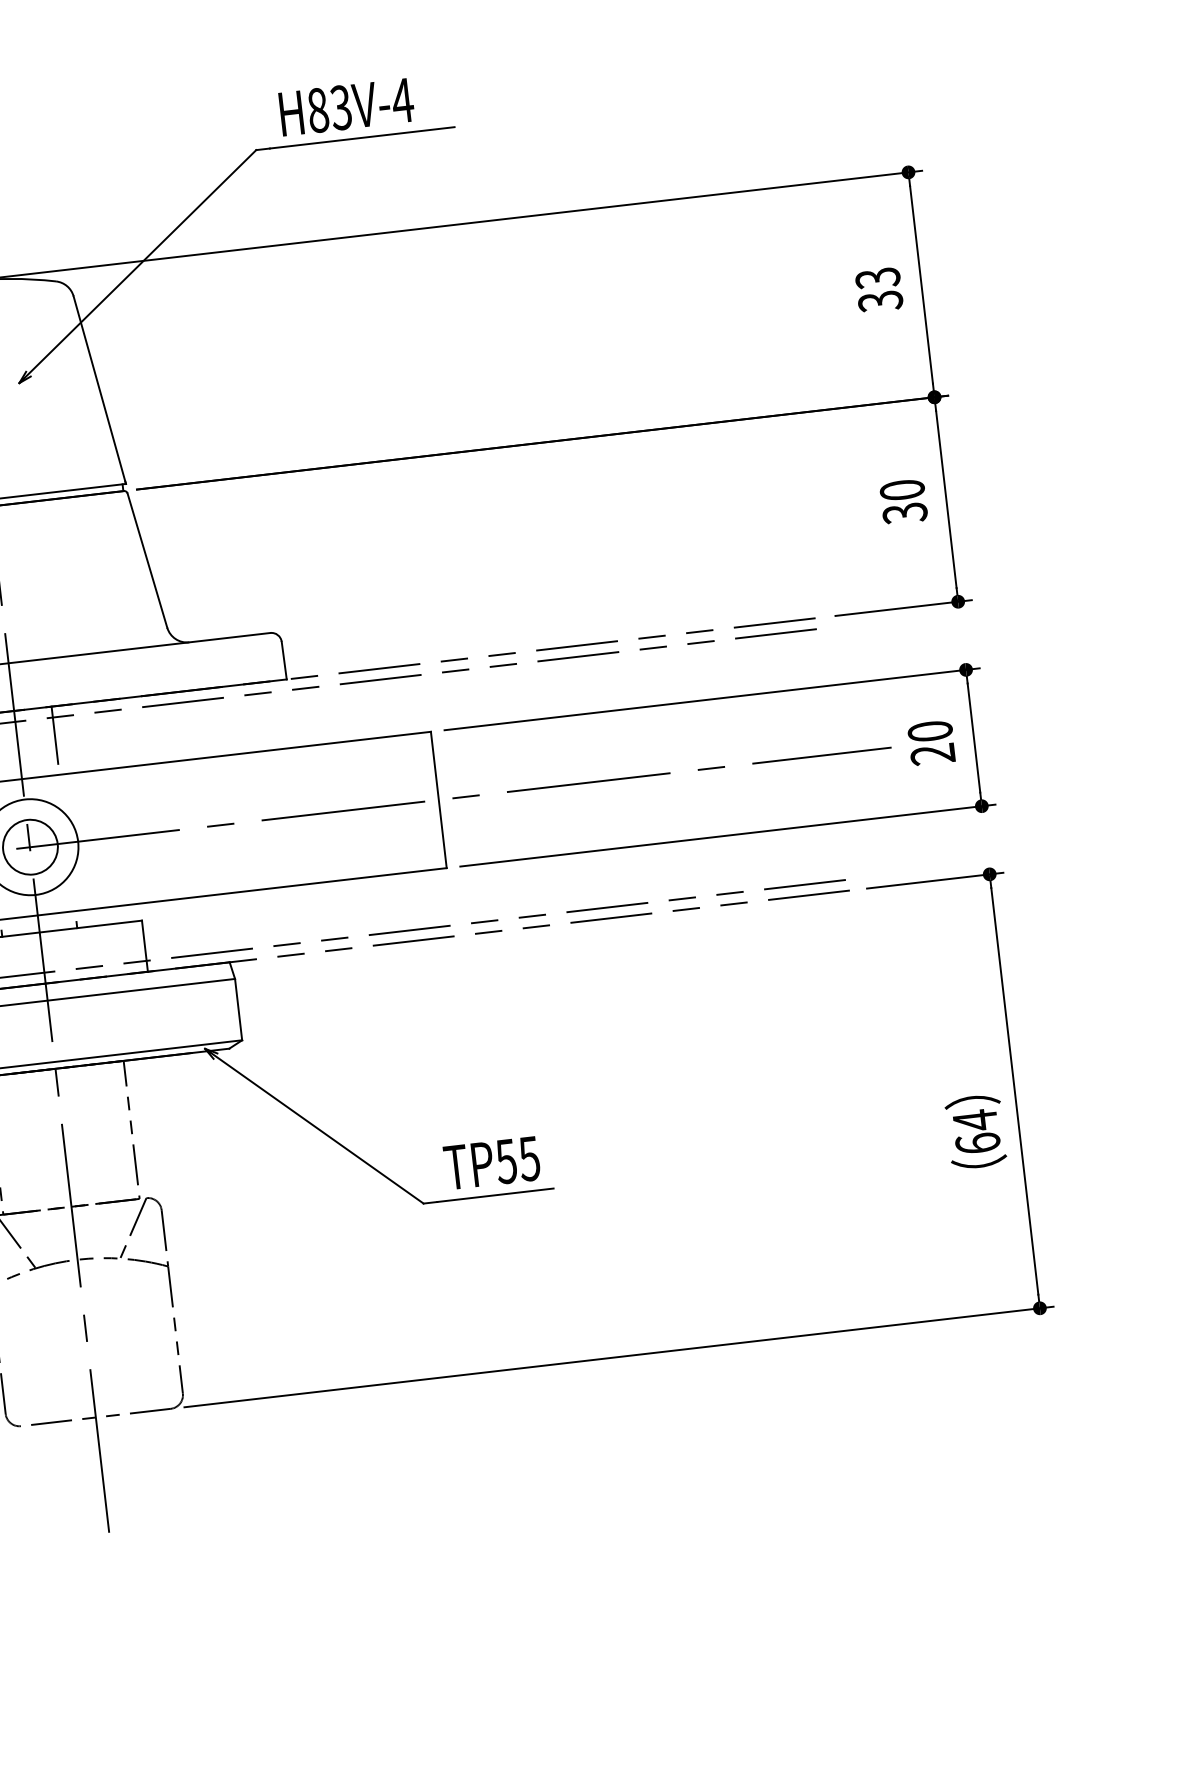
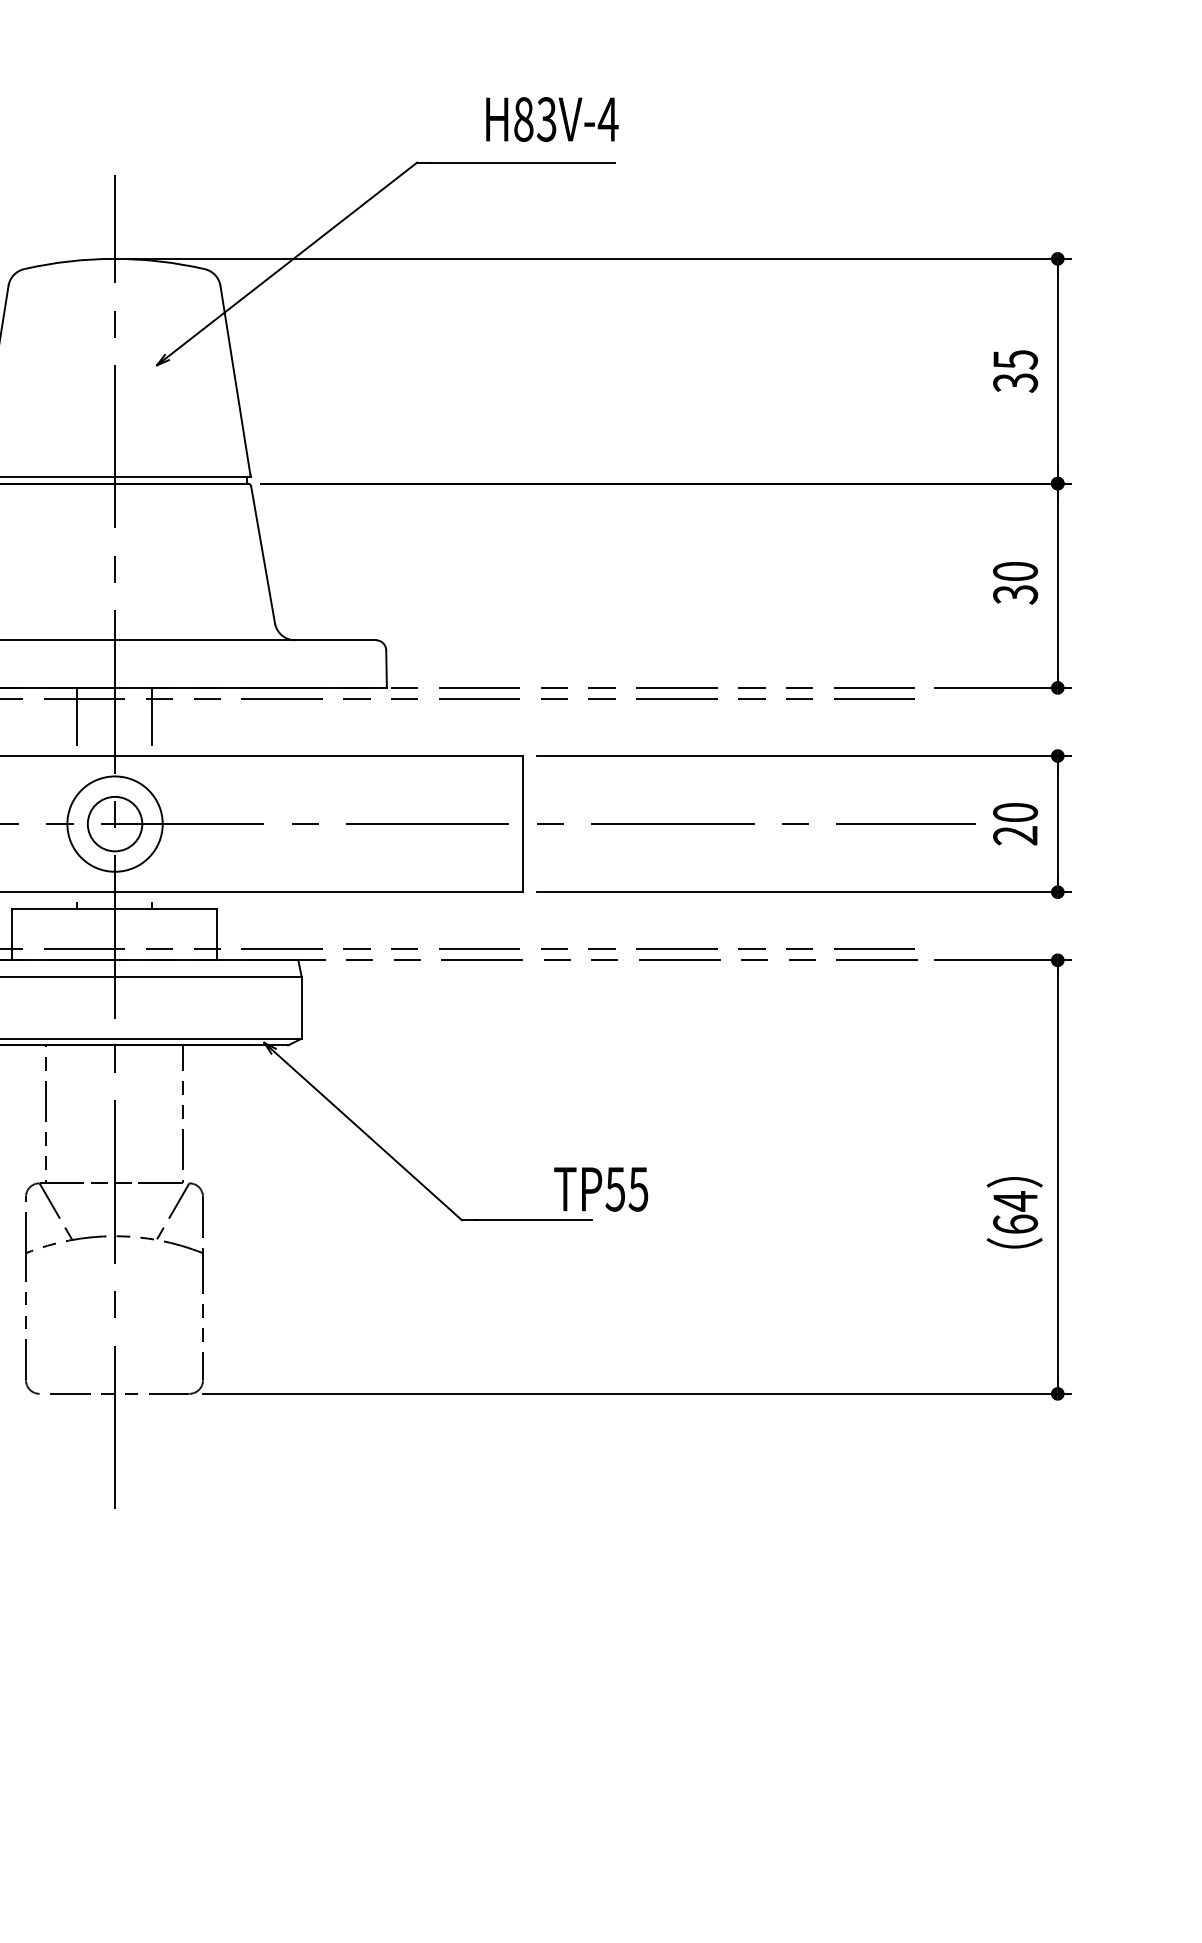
text: (346, 107) -> (552, 119), moved
text: (877, 277) -> (1015, 359), 33 -> 35
text: (492, 1163) -> (601, 1189), moved

